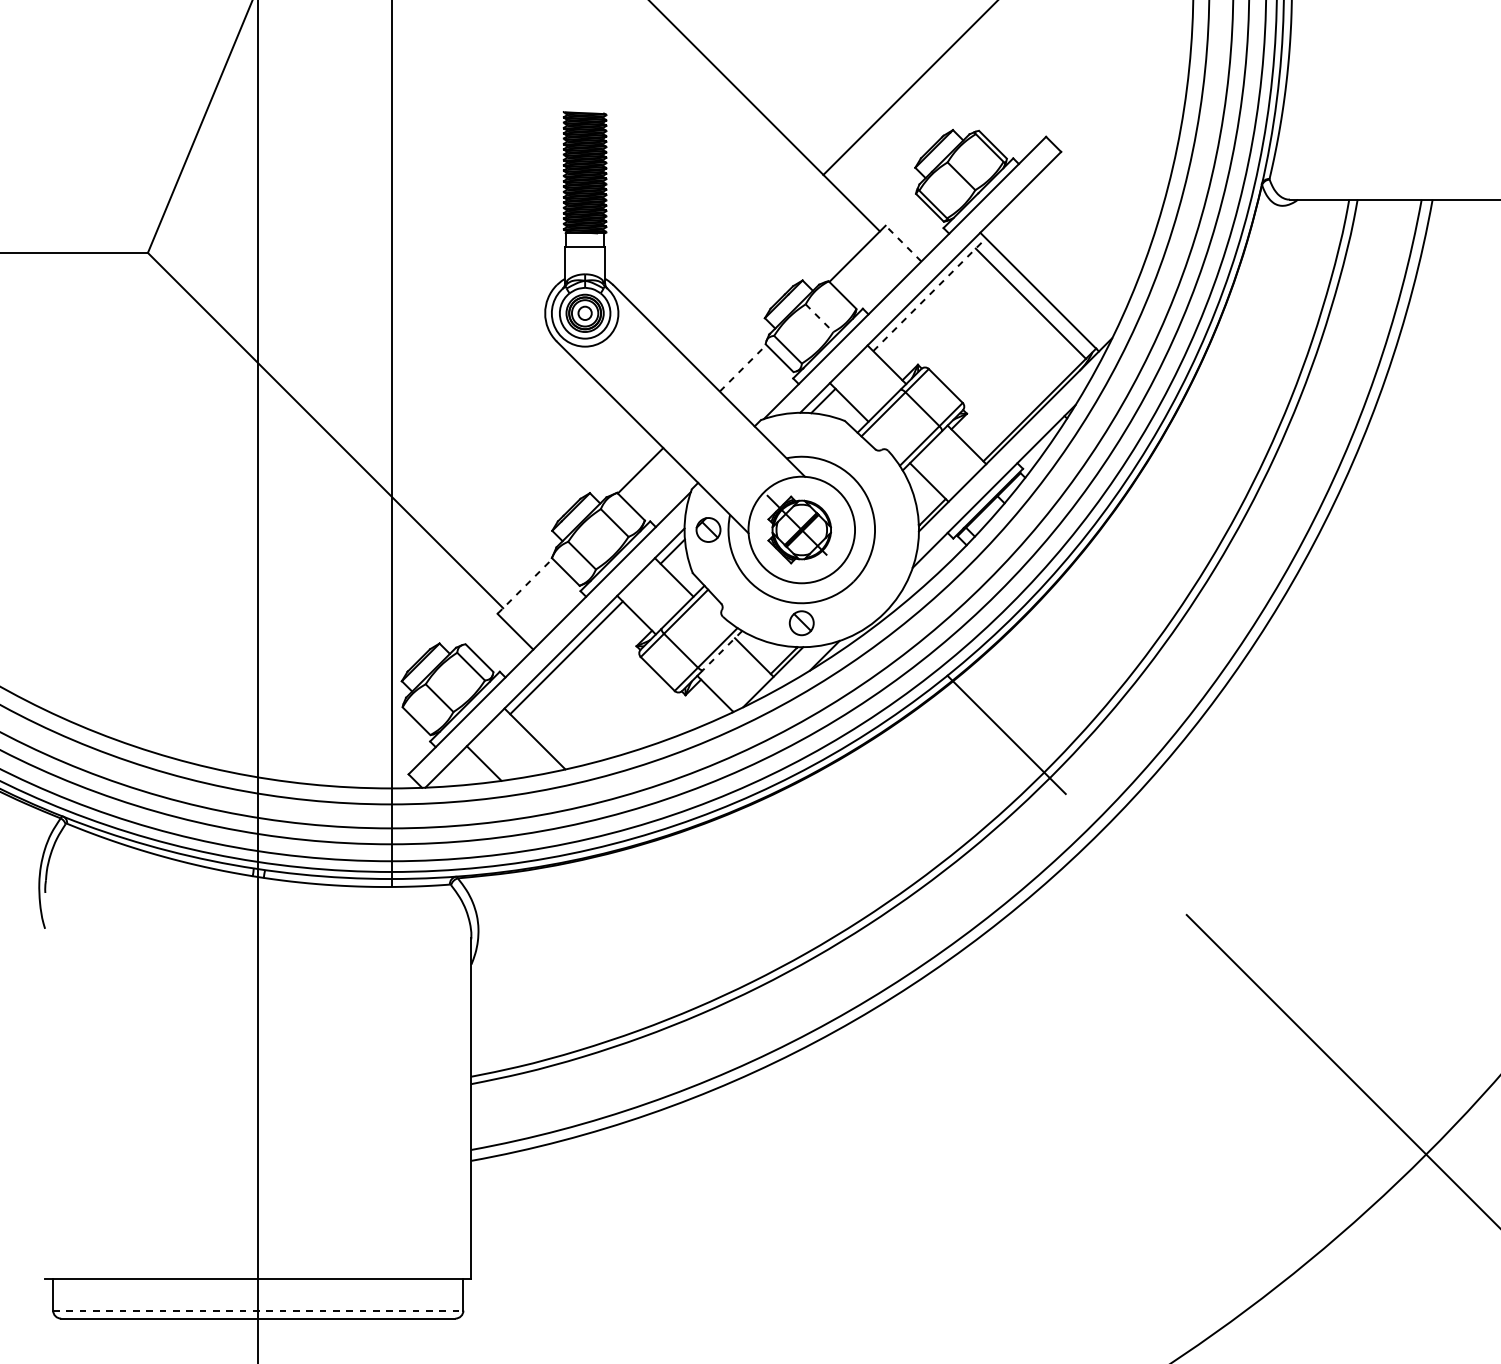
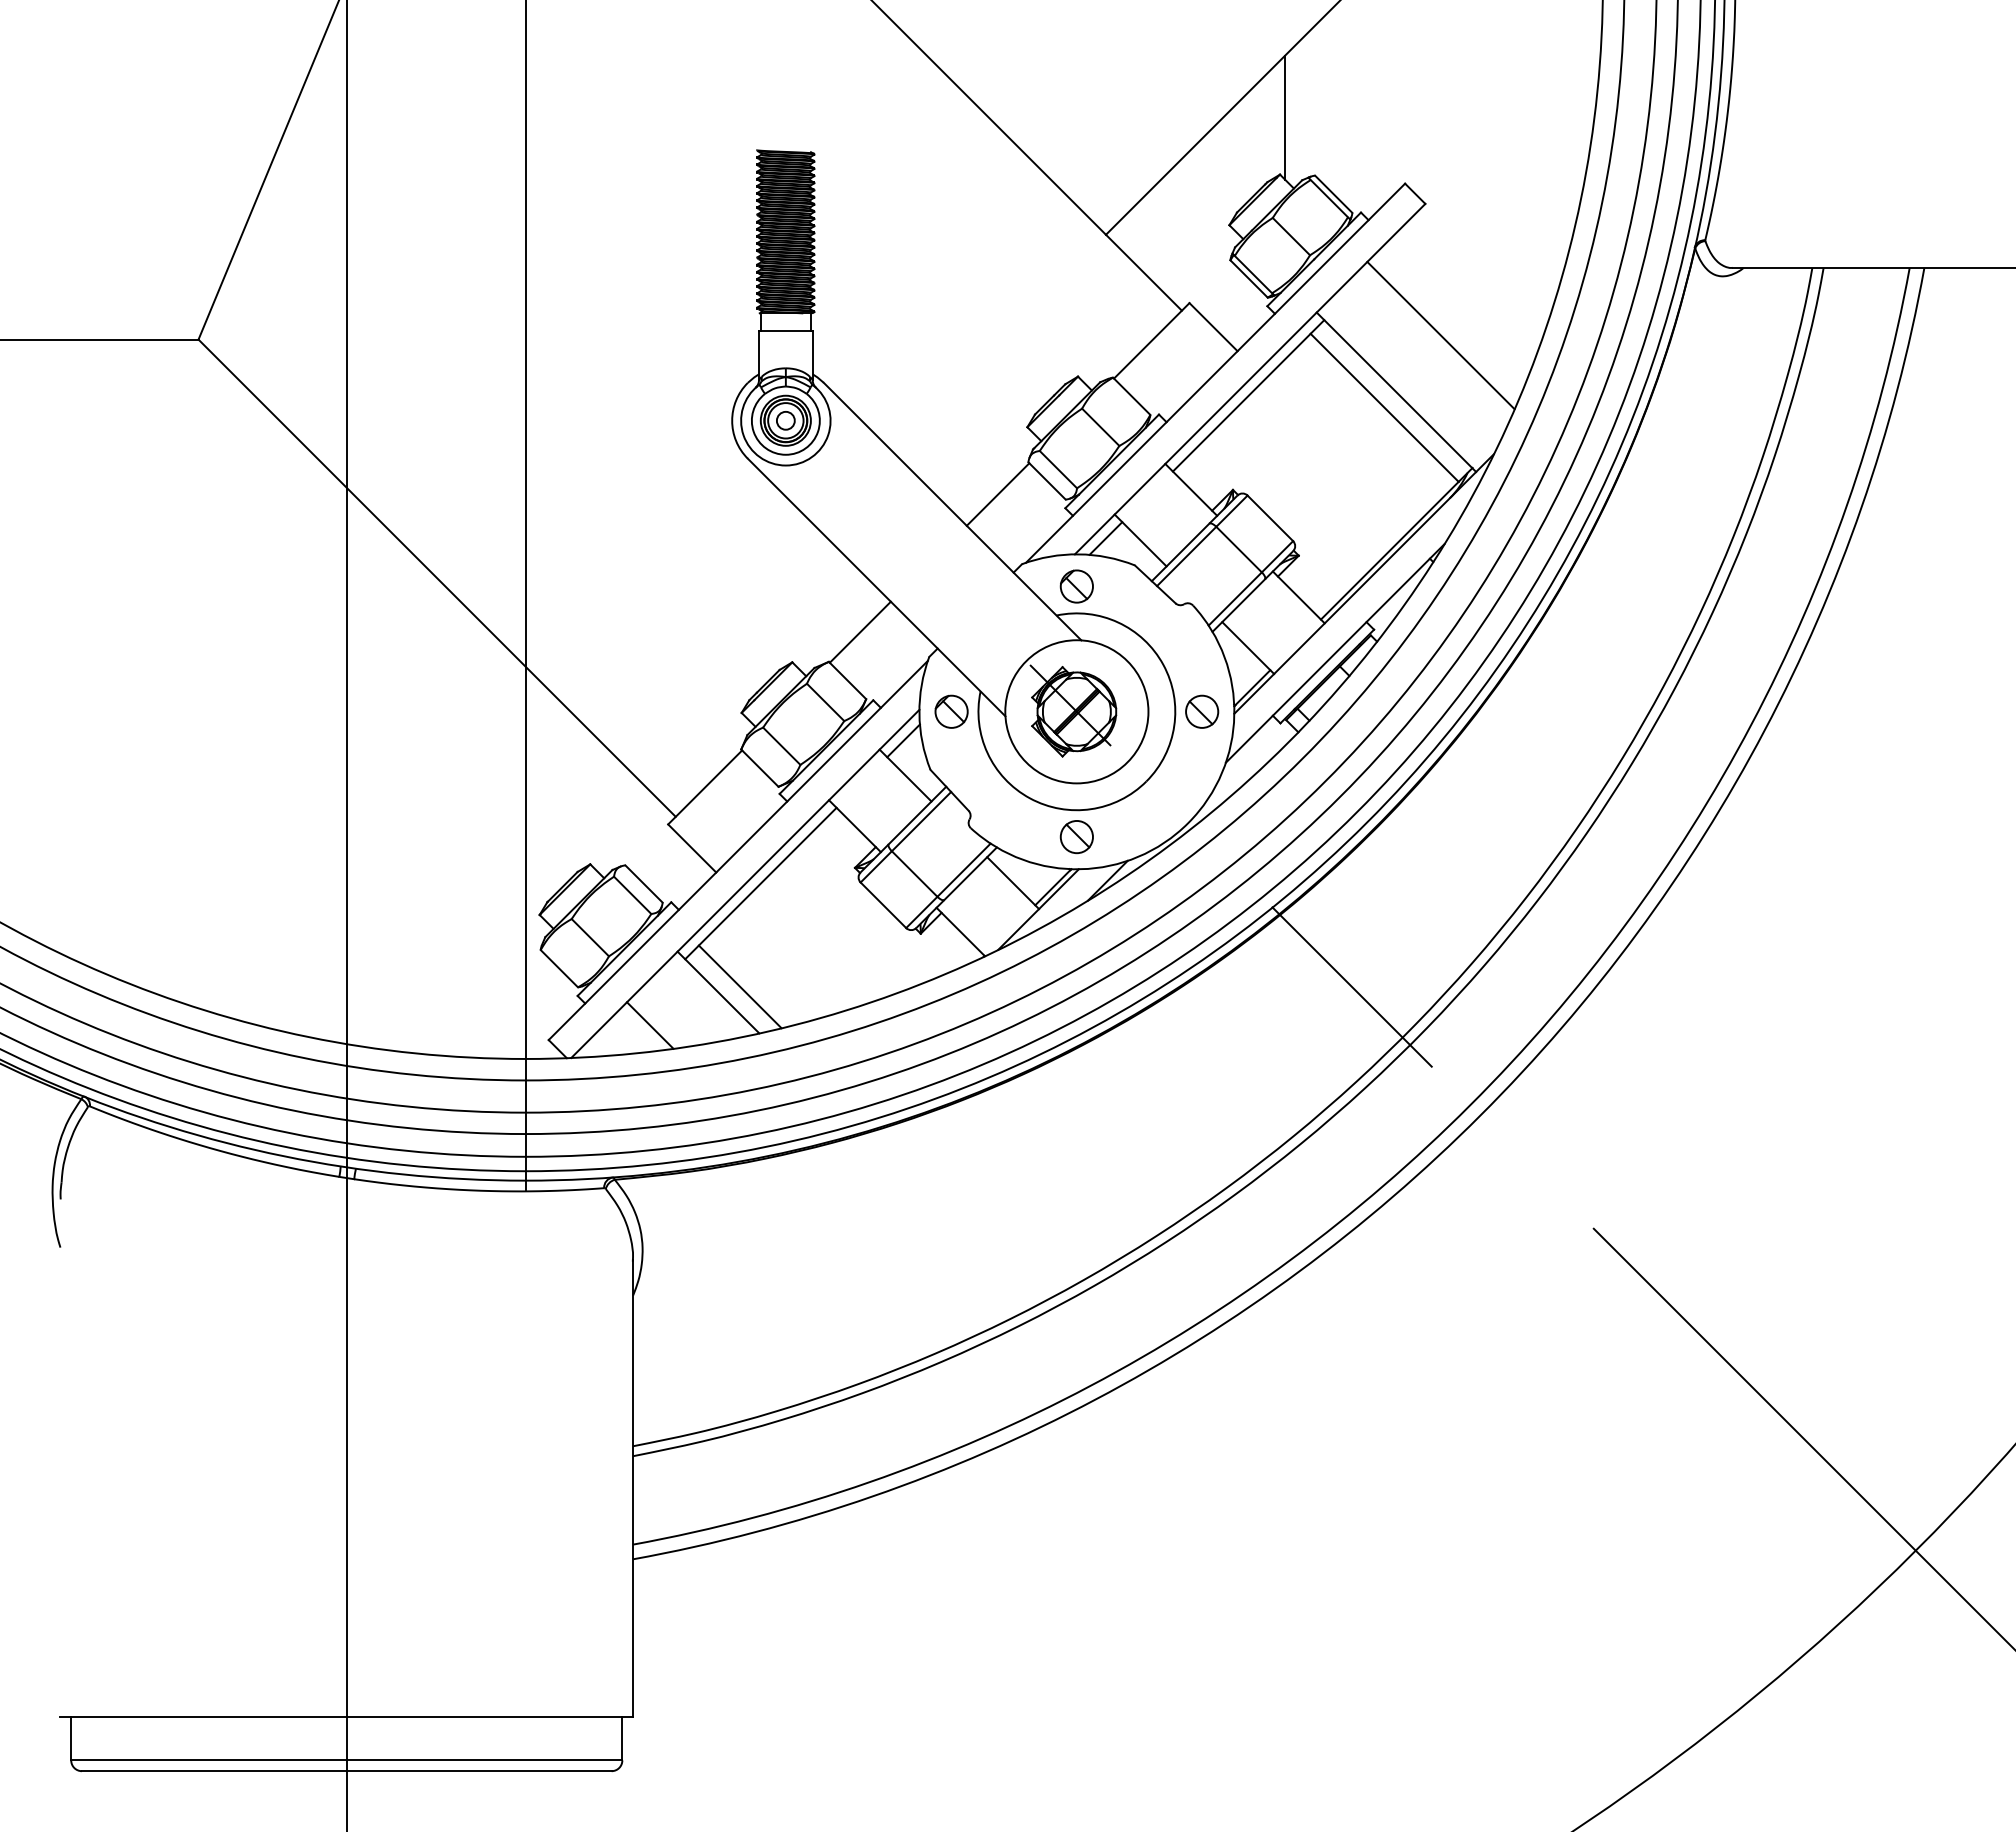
line: (956, 87) -> (1284, 117), added
line: (903, 243) -> (1213, 327), dashed -> solid
line: (1072, 249) -> (1440, 335), added
line: (929, 294) -> (1248, 395), dashed -> solid
line: (820, 318) -> (1101, 427), dashed -> solid
line: (743, 368) -> (998, 494), dashed -> solid
part: (801, 436) -> (1076, 586), added
part: (895, 529) -> (1202, 711), added
line: (525, 586) -> (705, 787), dashed -> solid
line: (722, 651) -> (970, 874), dashed -> solid
line: (550, 734) -> (739, 986), added
line: (258, 1310) -> (346, 1760), dashed -> solid

